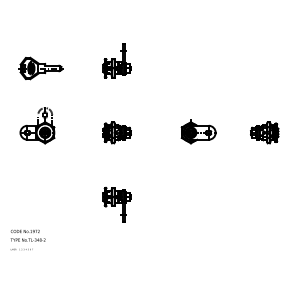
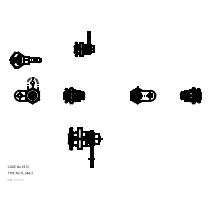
part: (40, 68) -> (25, 60), moved
part: (116, 132) -> (73, 95), moved
part: (116, 204) -> (83, 147), size x1.6

